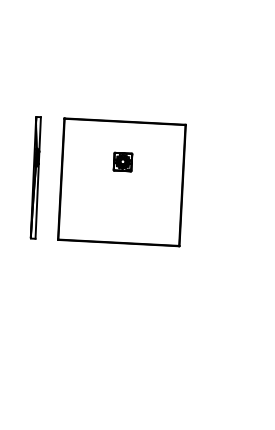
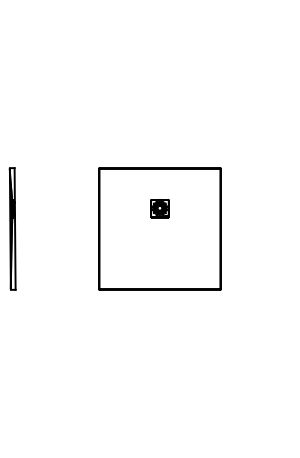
part: (121, 181) -> (159, 228), moved

